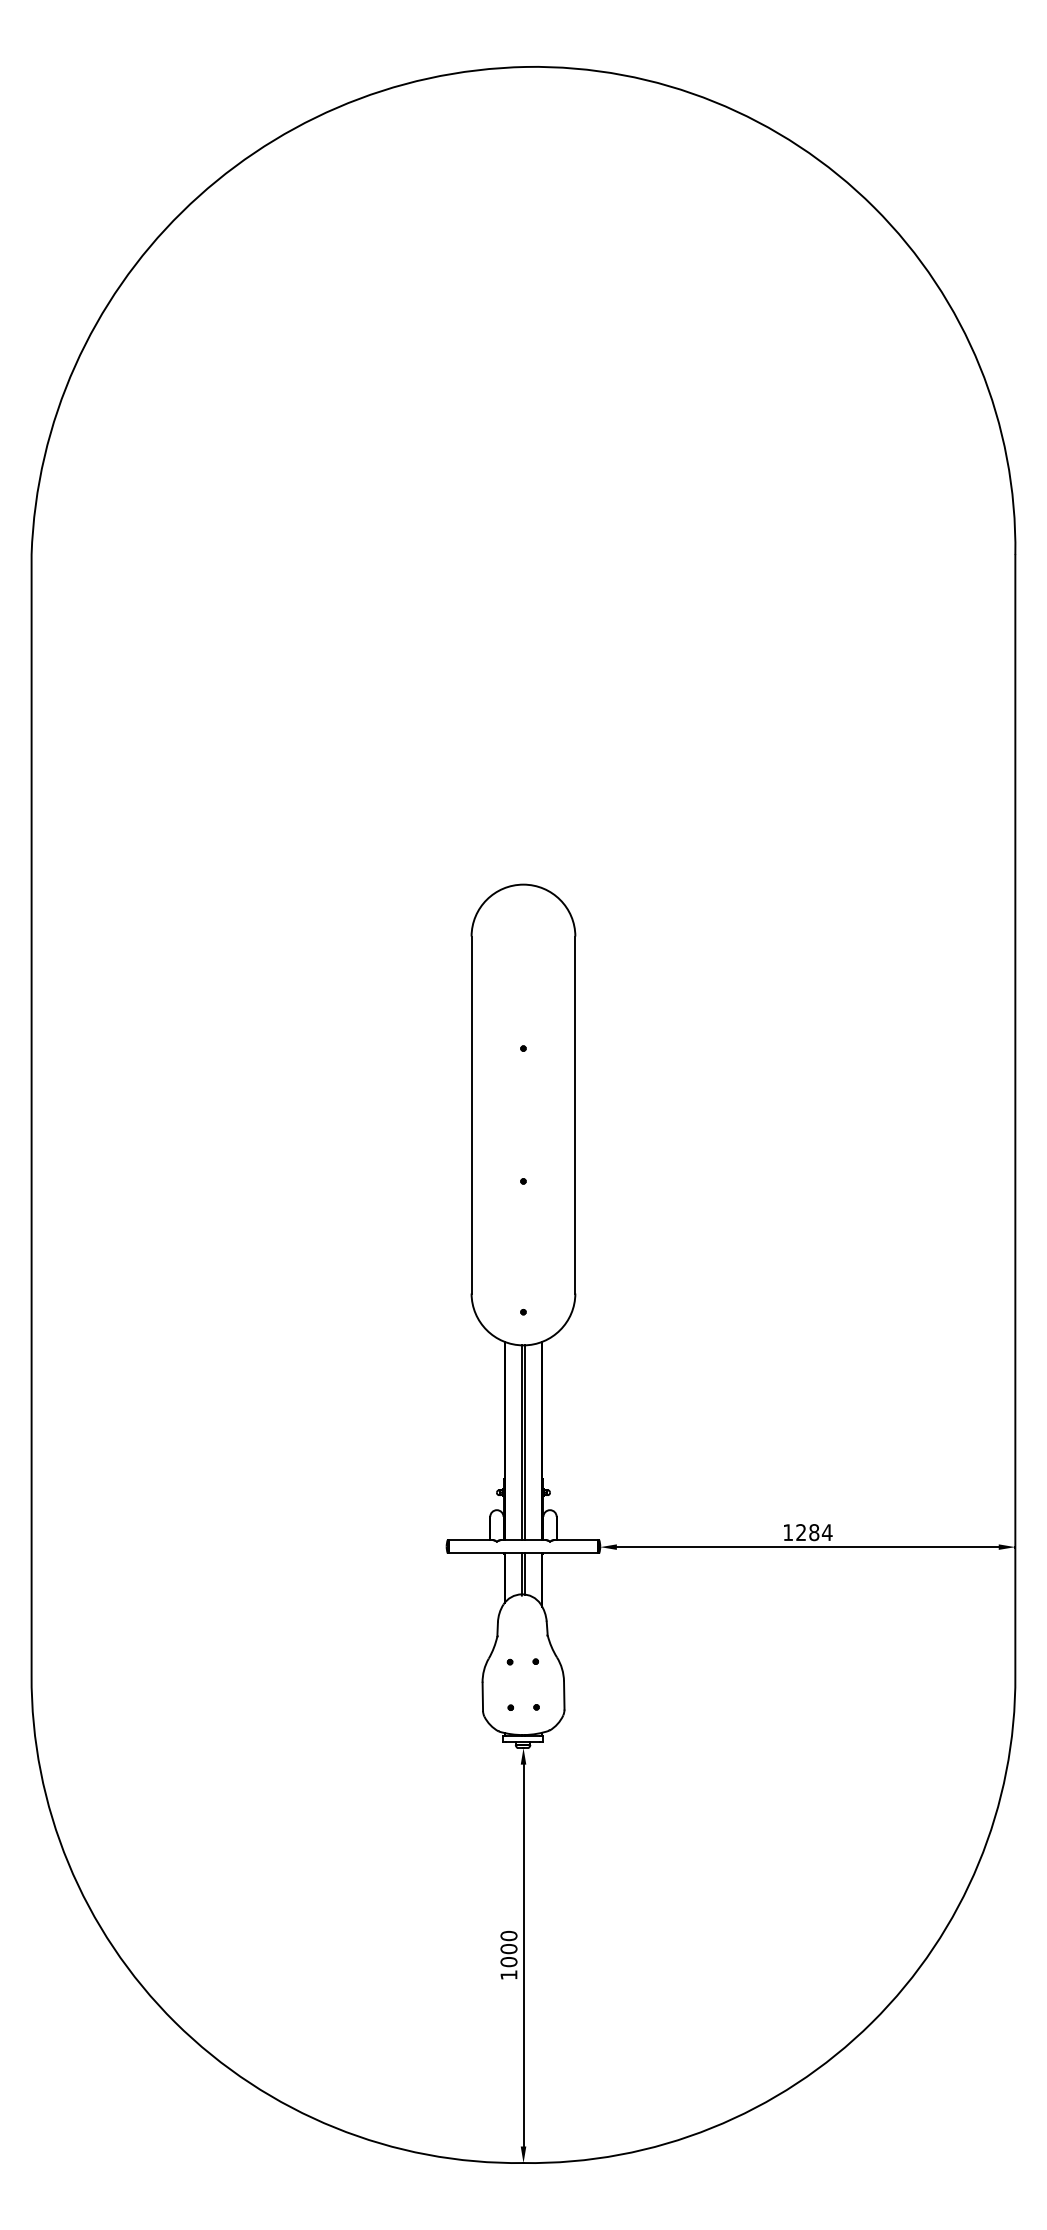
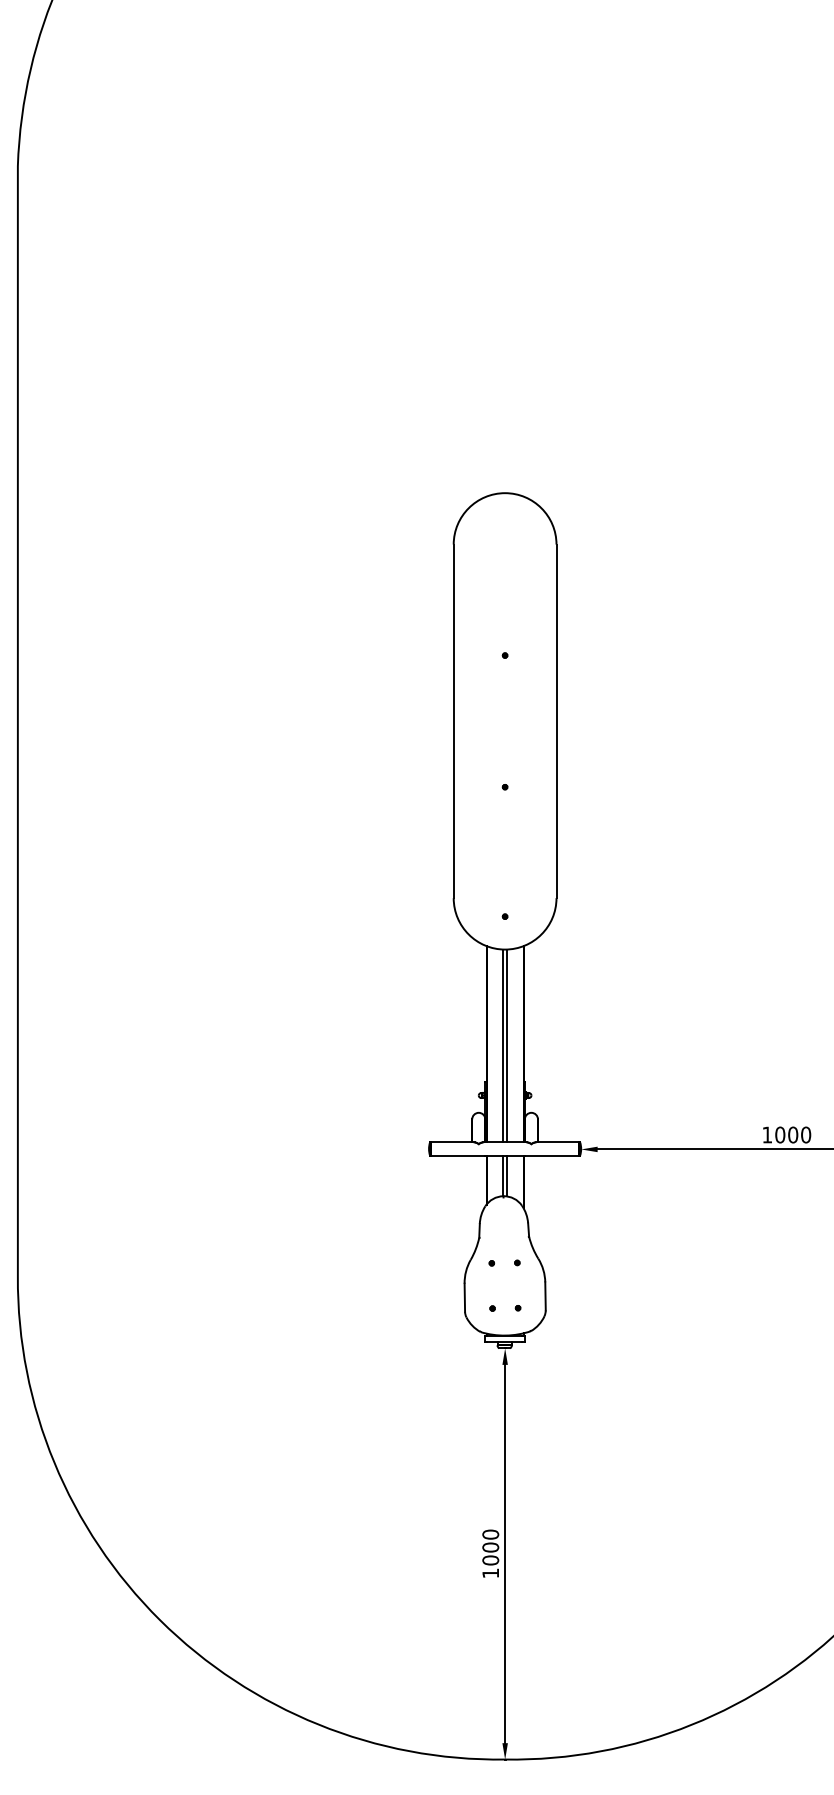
text: (814, 1532) -> (793, 1134), 1284 -> 1000

